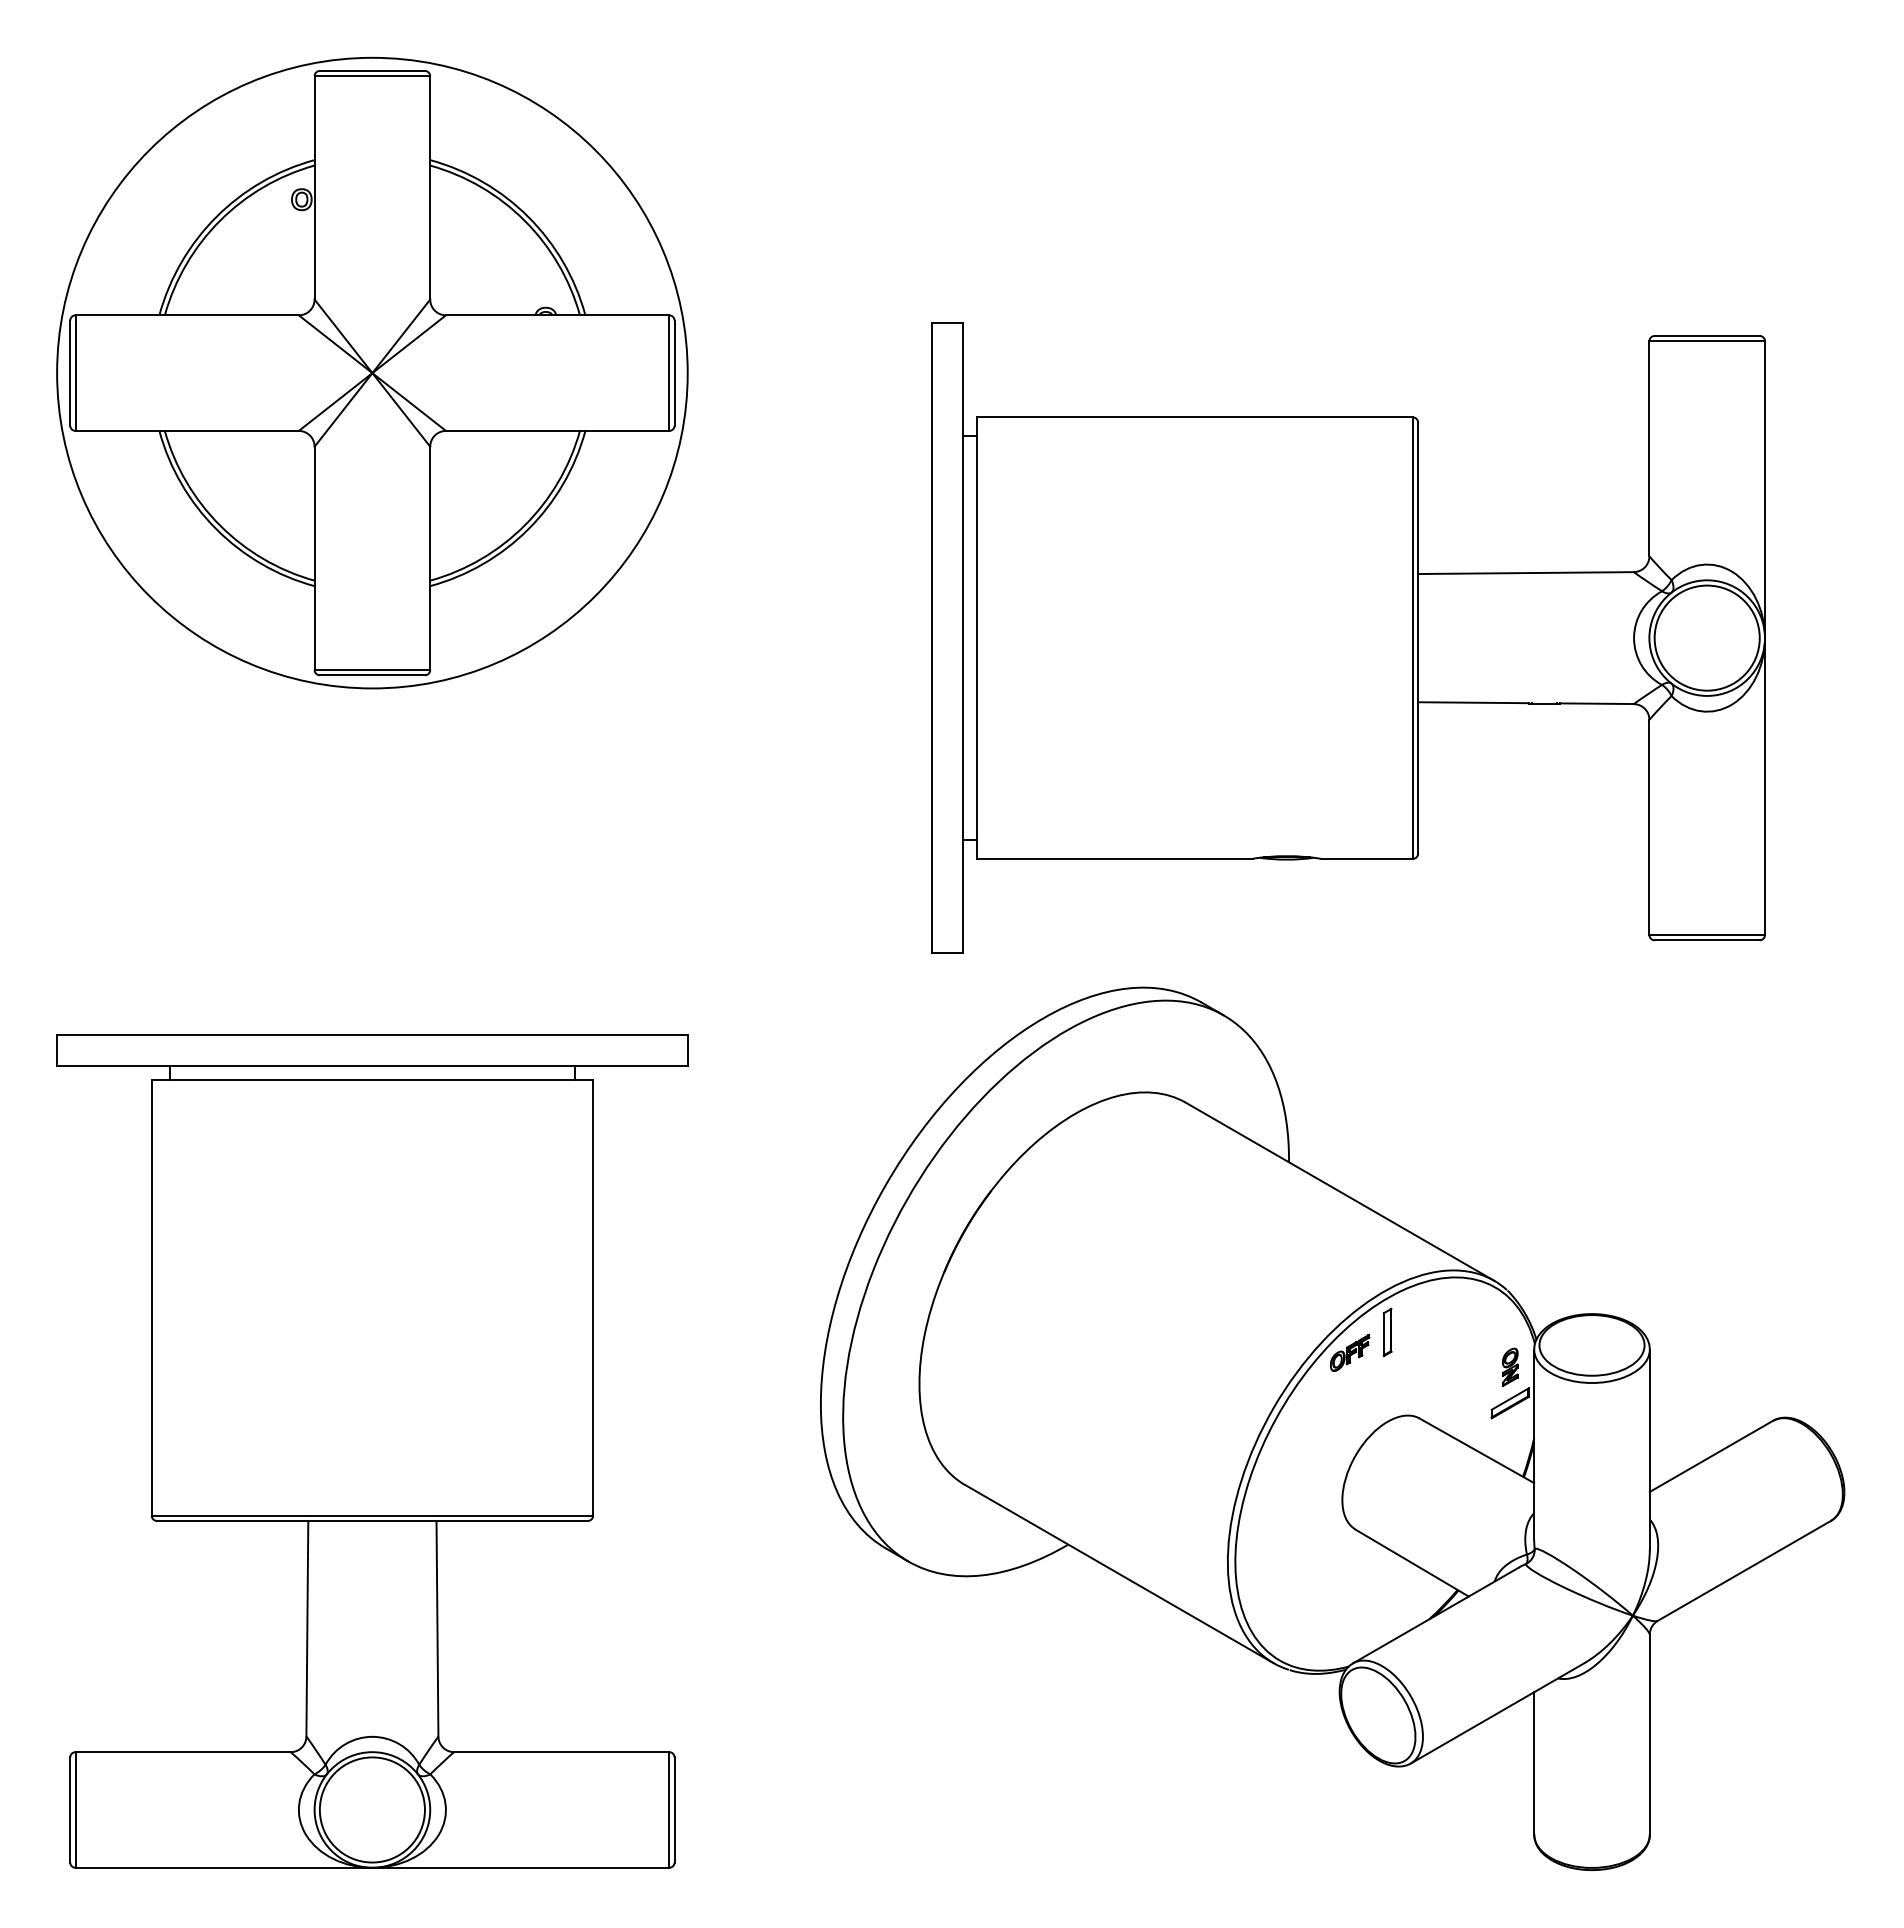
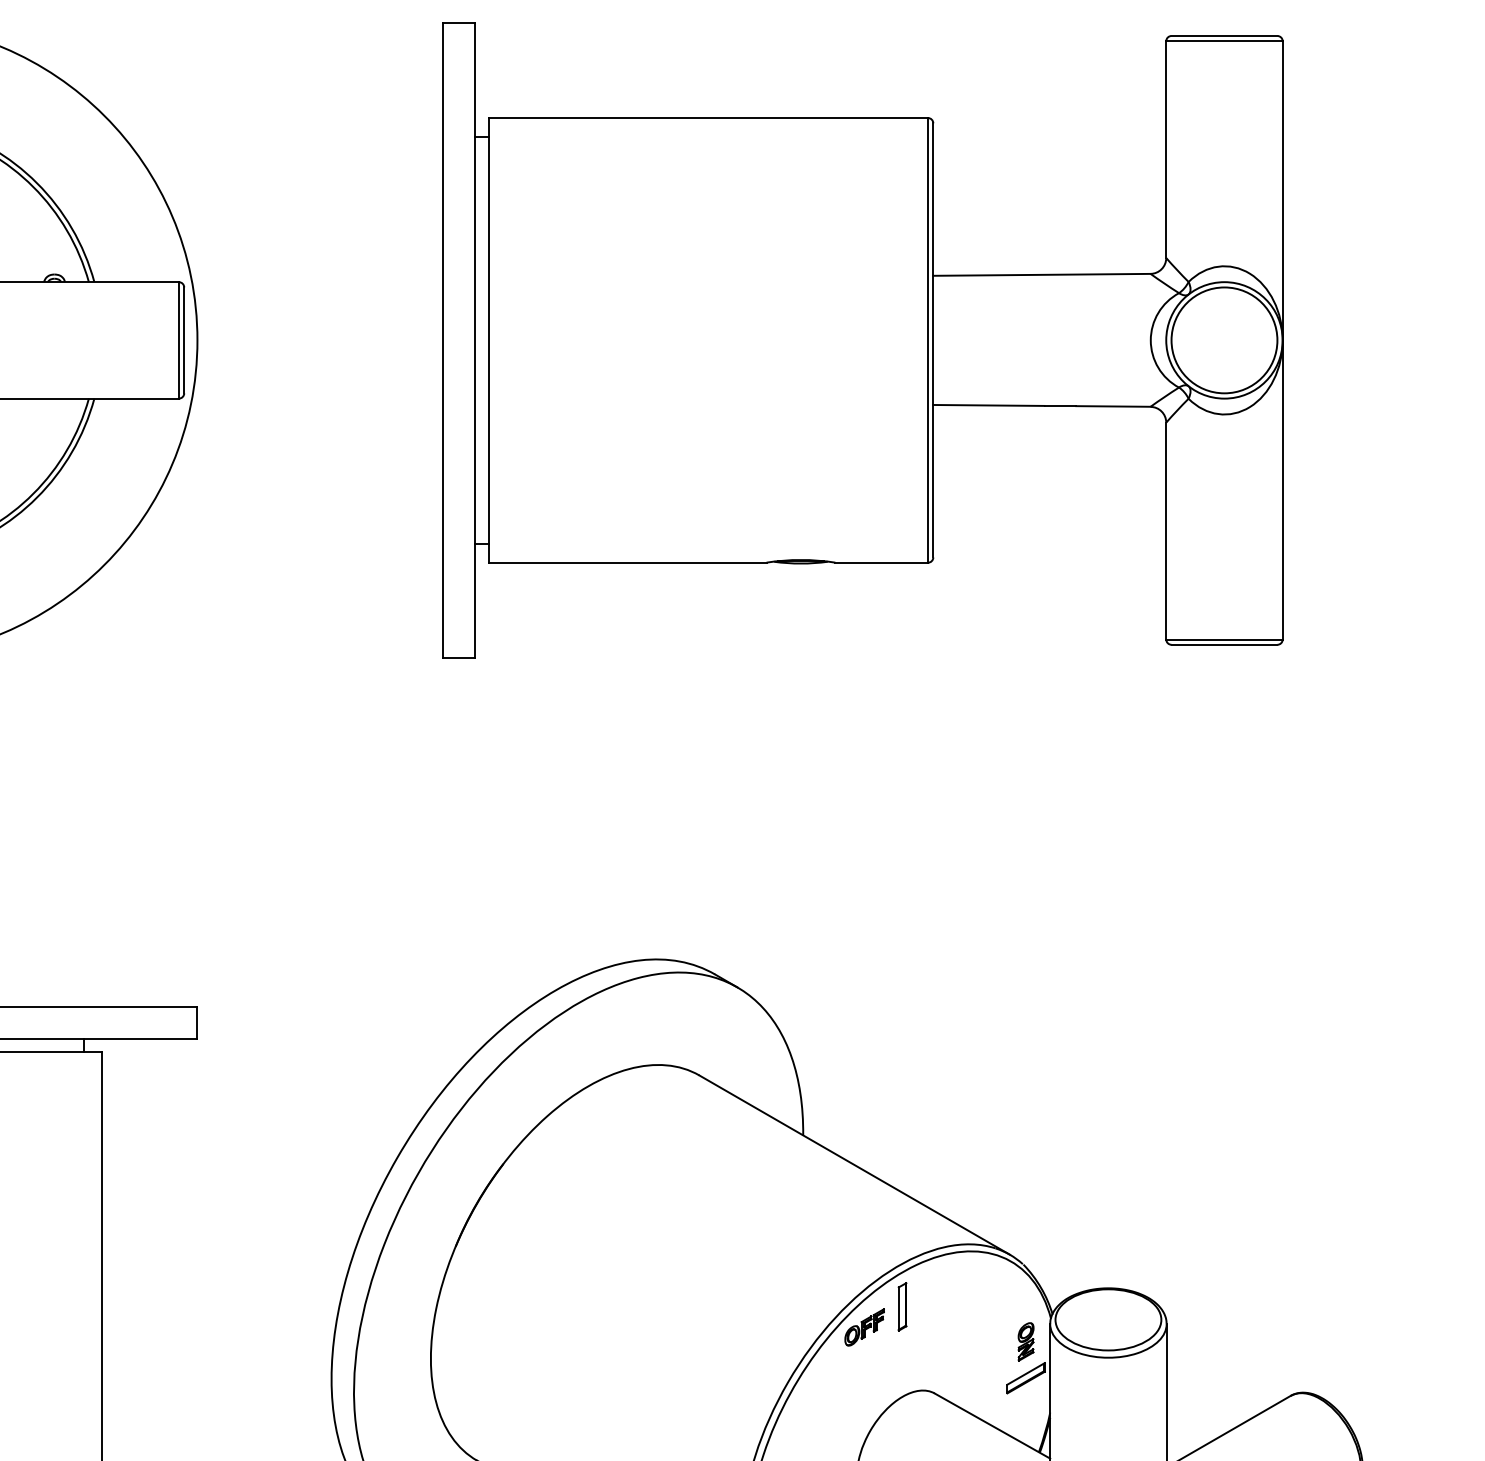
part: (1348, 637) -> (863, 339), moved

